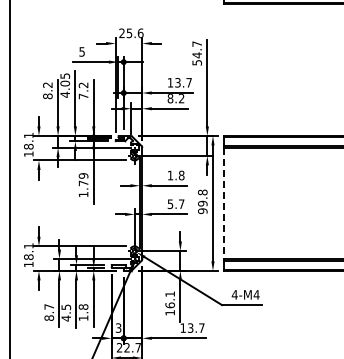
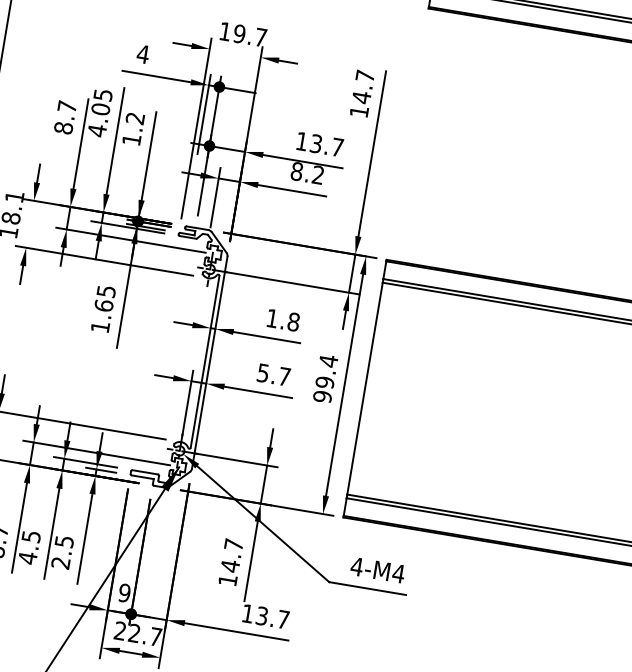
text: (131, 33) -> (243, 34), 25.6 -> 19.7
text: (82, 51) -> (144, 53), 5 -> 4
text: (197, 62) -> (360, 111), 54.7 -> 14.7
text: (47, 84) -> (66, 105), 8.2 -> 8.7
text: (83, 96) -> (131, 139), 7.2 -> 1.2
text: (83, 179) -> (105, 298), 1.79 -> 1.65
text: (202, 192) -> (328, 361), 99.8 -> 99.4
line: (223, 203) -> (364, 388), dashed -> solid
text: (170, 299) -> (232, 555), 16.1 -> 14.7
text: (83, 312) -> (62, 552), 1.8 -> 2.5
text: (118, 327) -> (124, 591), 3 -> 9

